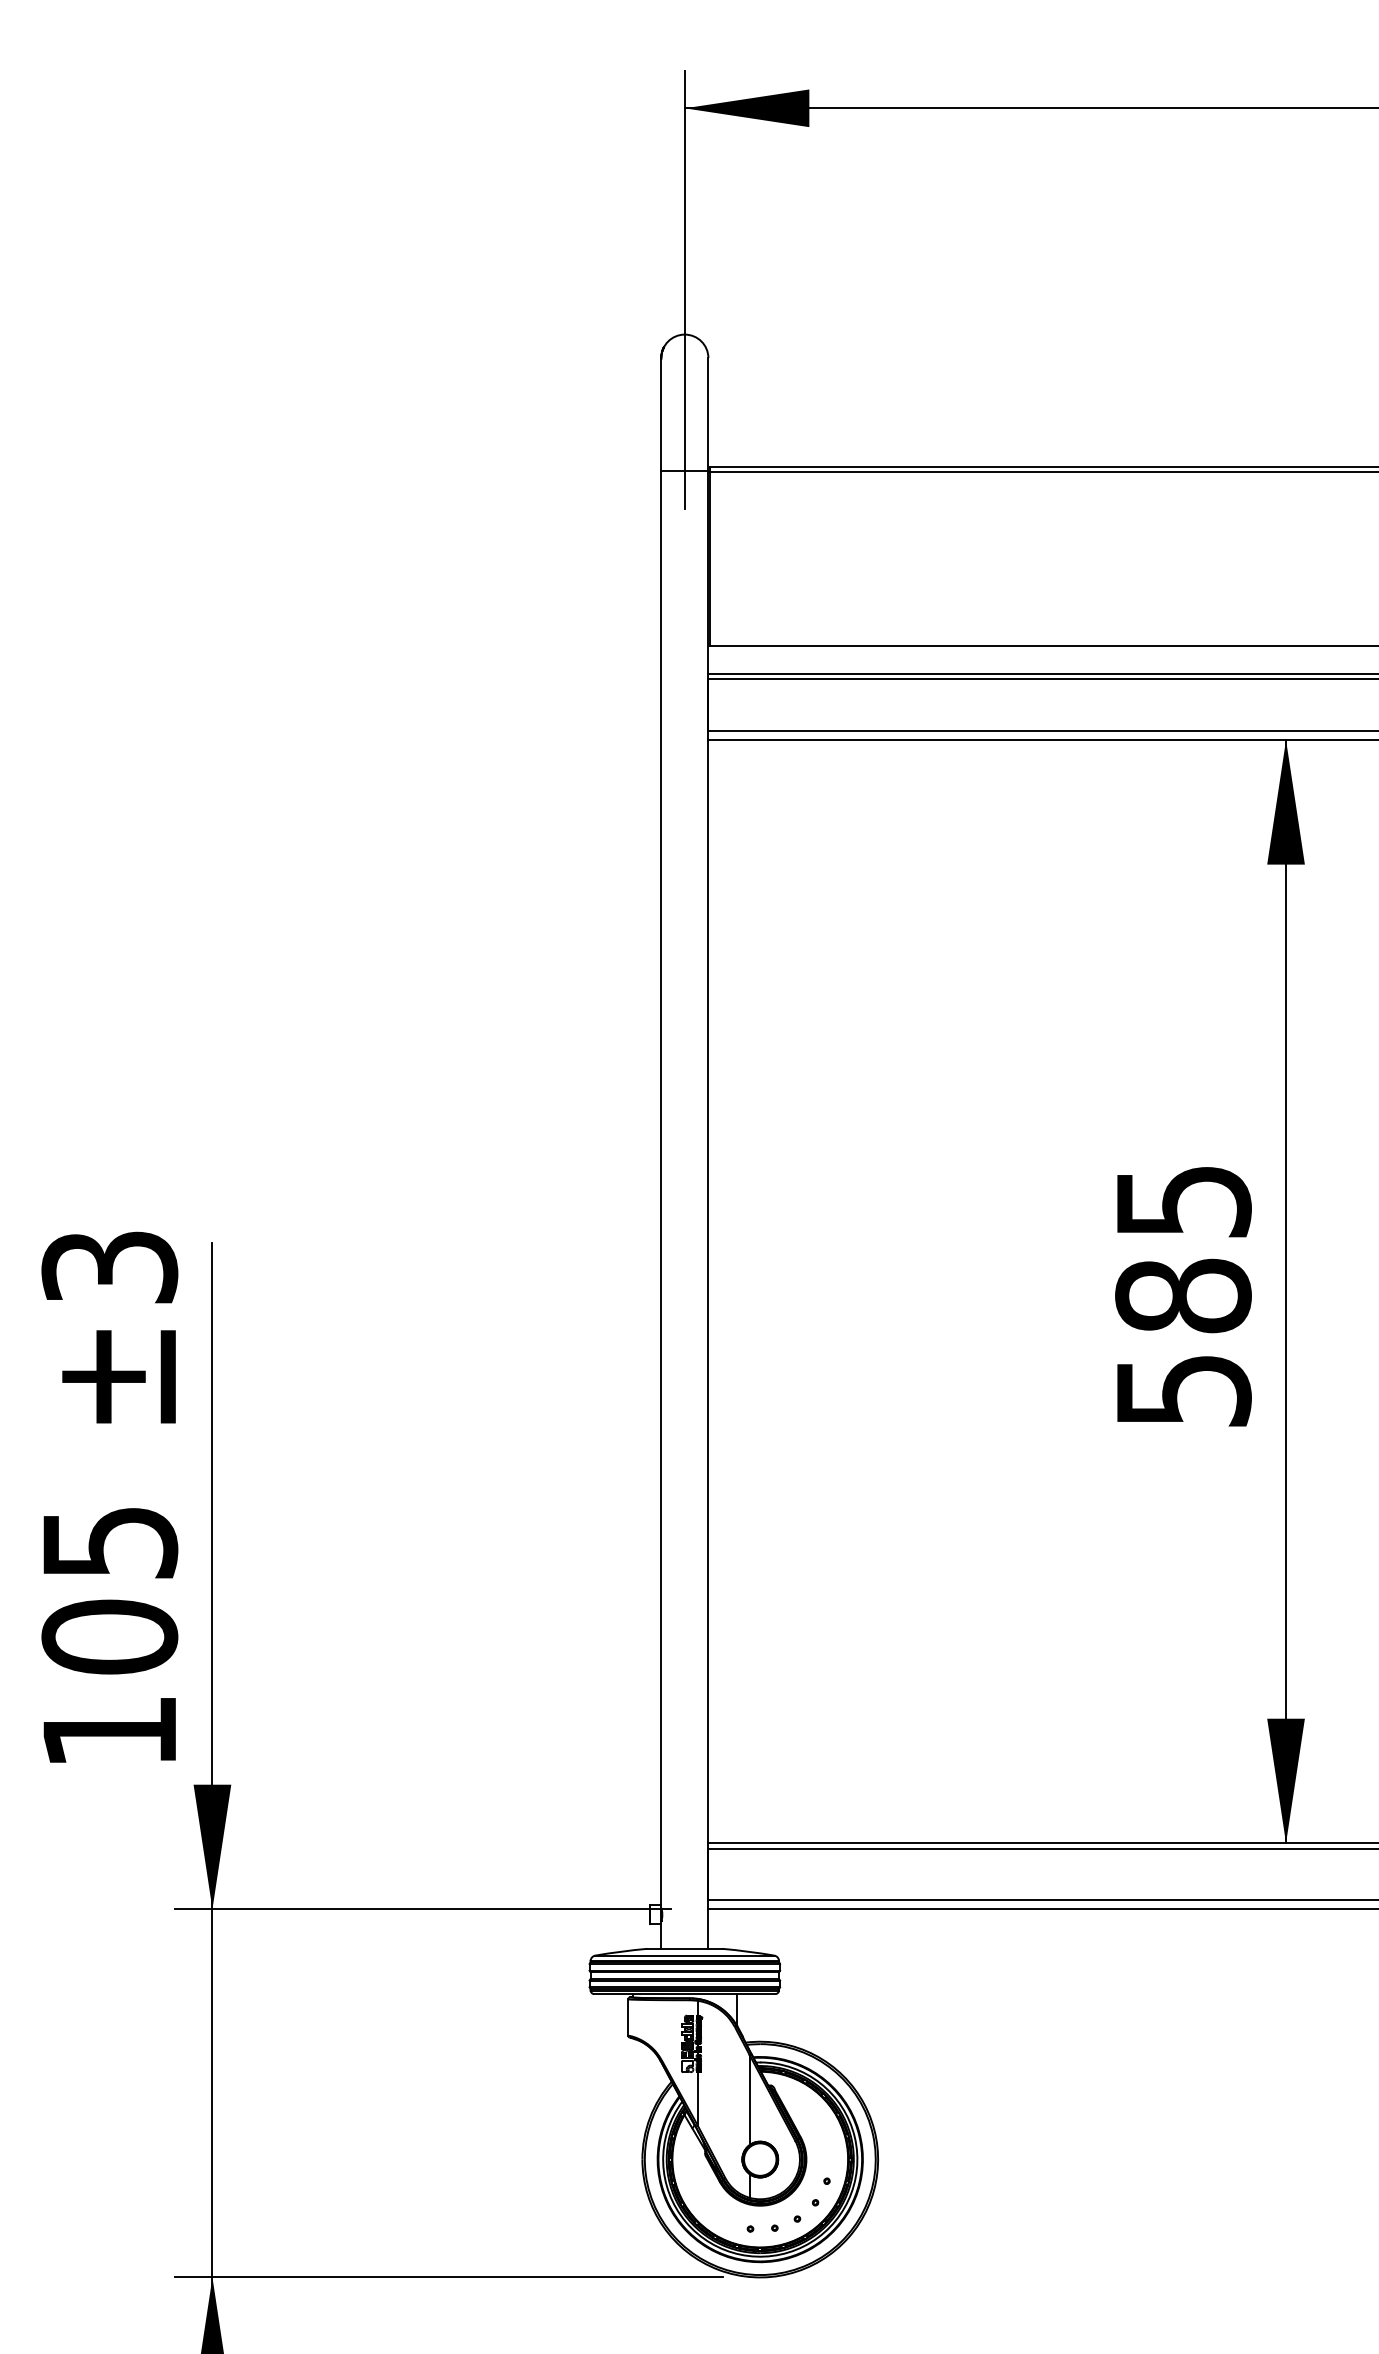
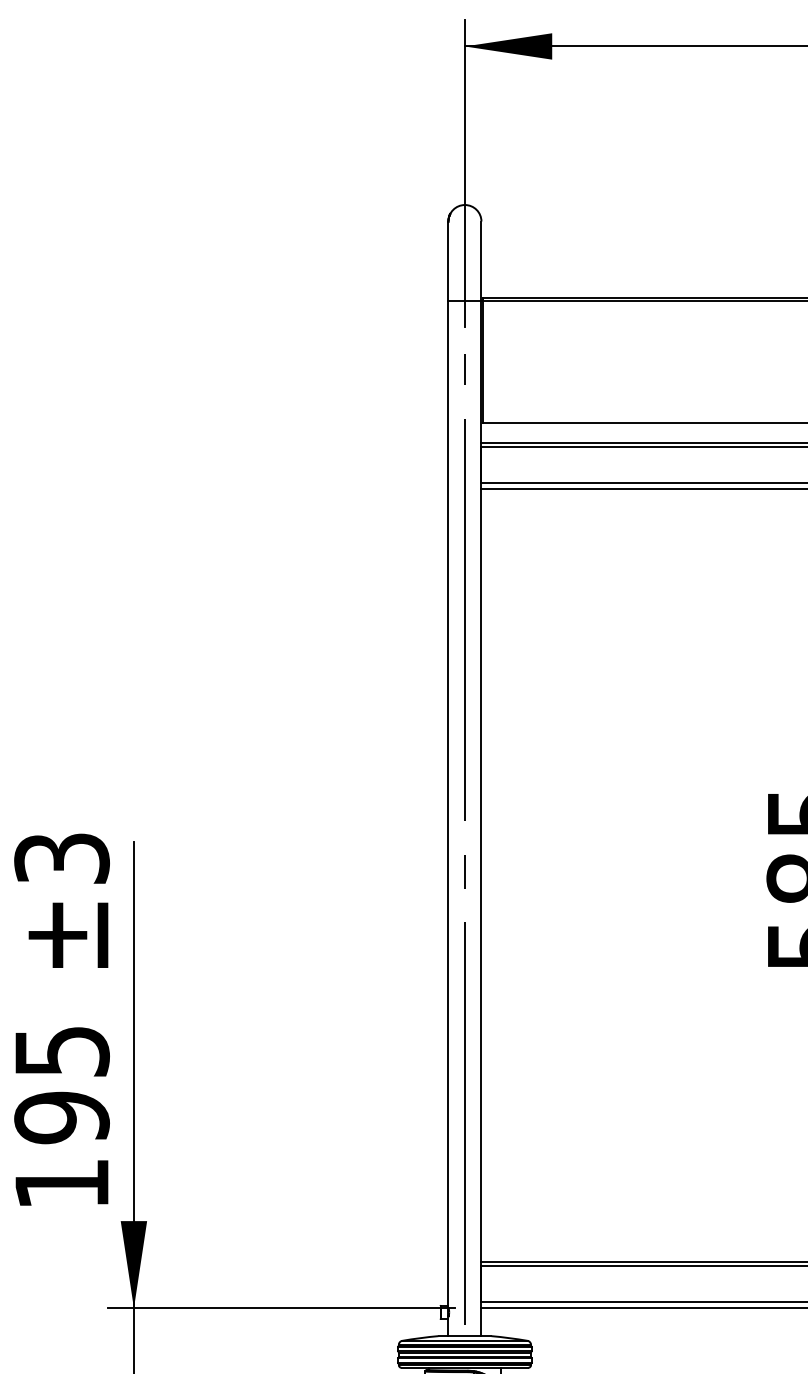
line: (684, 1239) -> (464, 839), added
text: (109, 1636) -> (61, 1117), 105 -> 195

